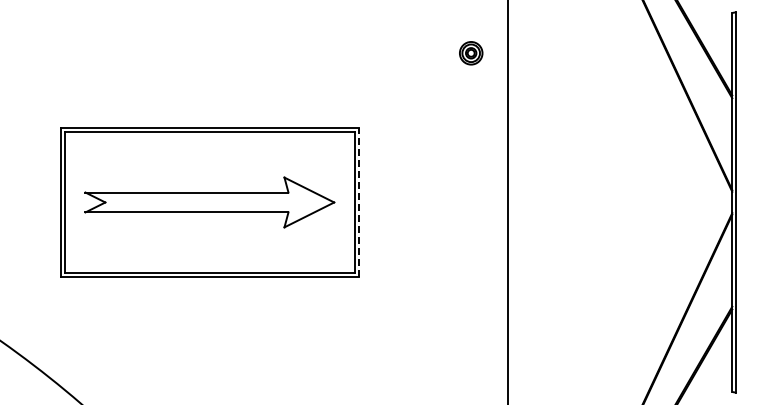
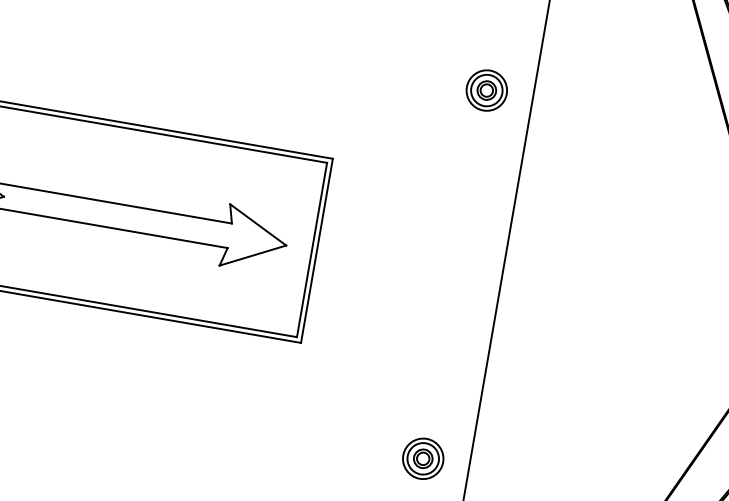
part: (471, 53) -> (487, 91), size x1.43
line: (359, 202) -> (317, 250), dashed -> solid
part: (471, 351) -> (423, 458), added

